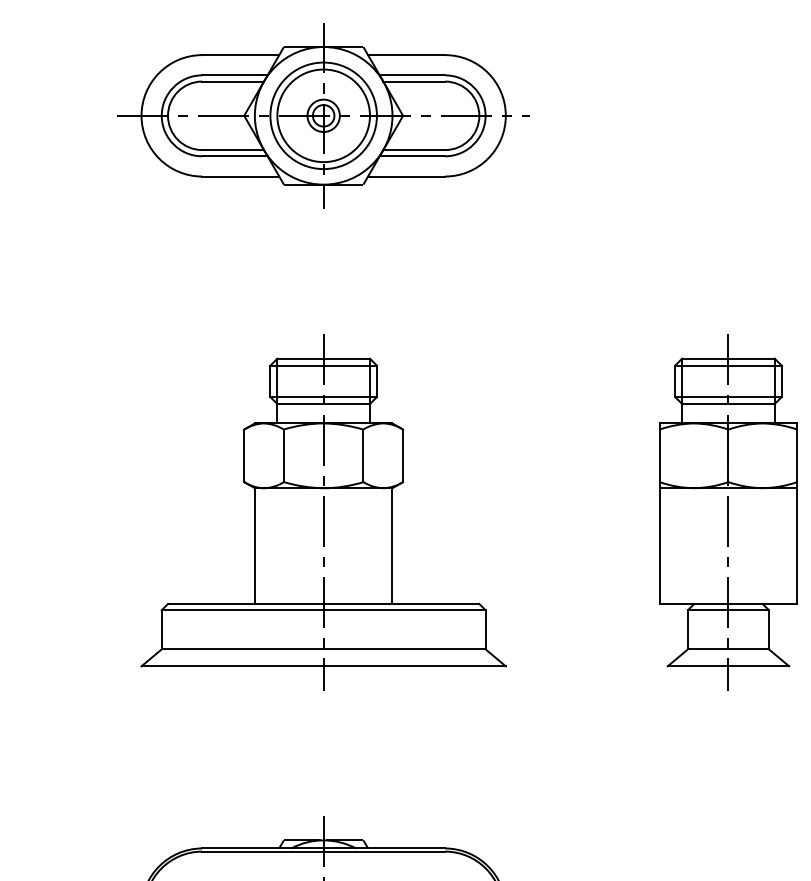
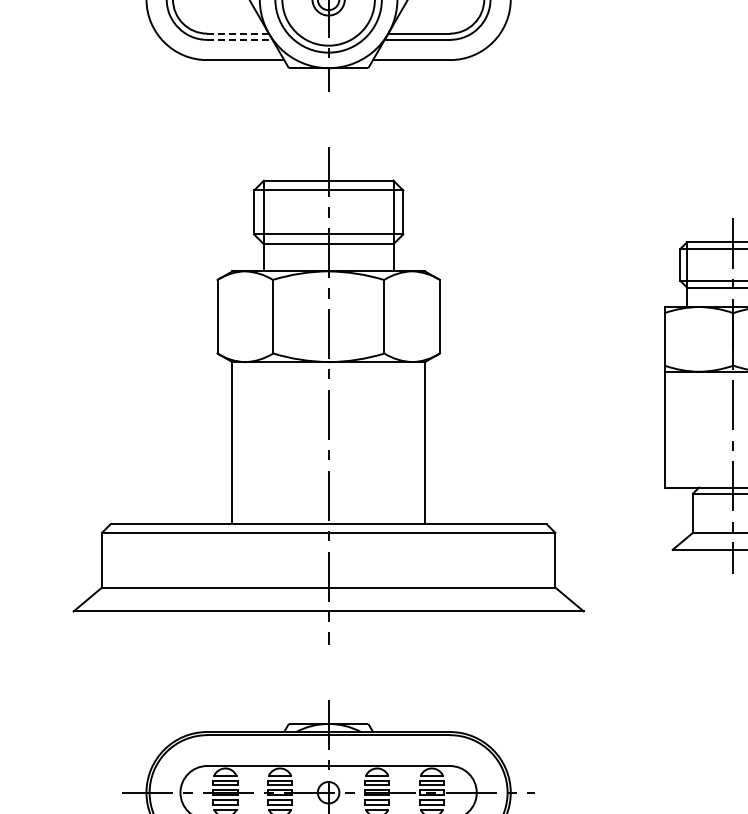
line: (233, 150) -> (238, 34), solid -> dashed
line: (234, 156) -> (239, 40), solid -> dashed
part: (323, 512) -> (328, 396), size x1.4

